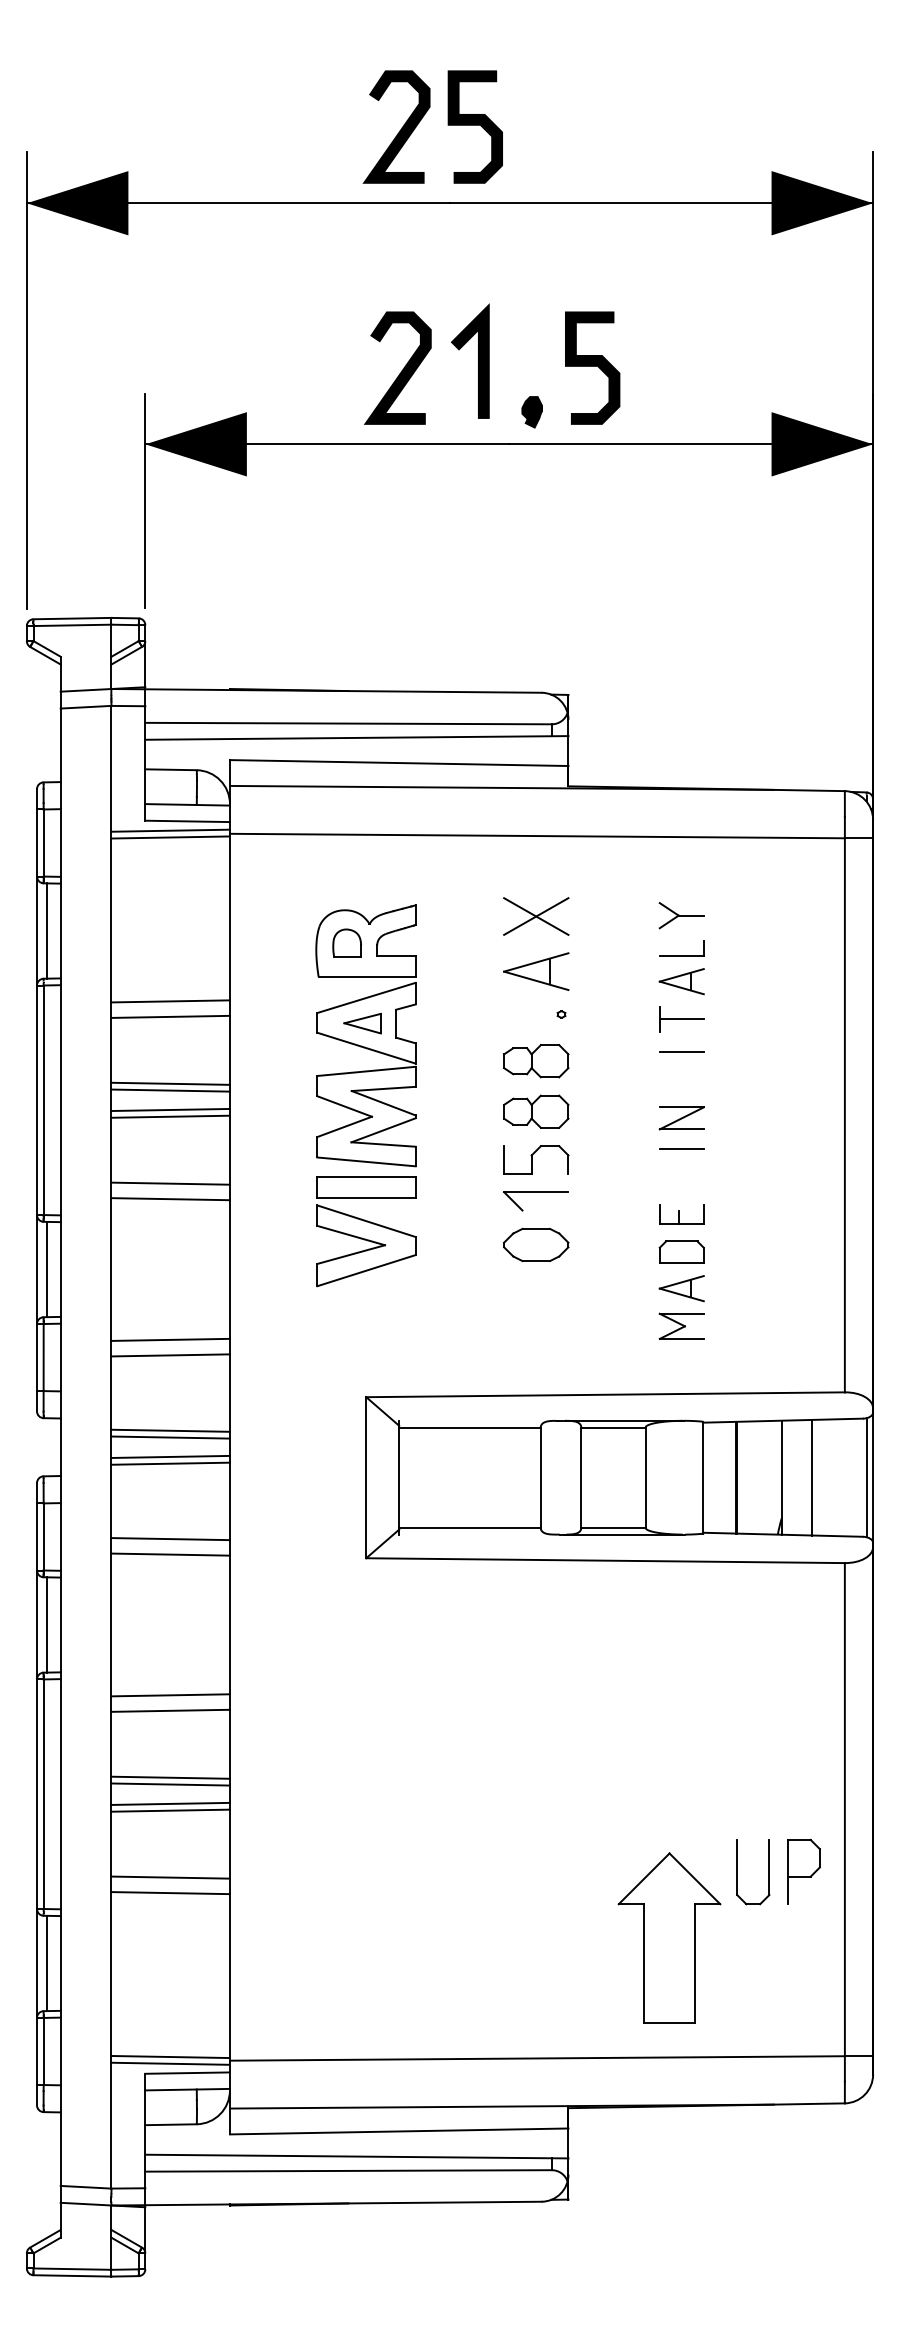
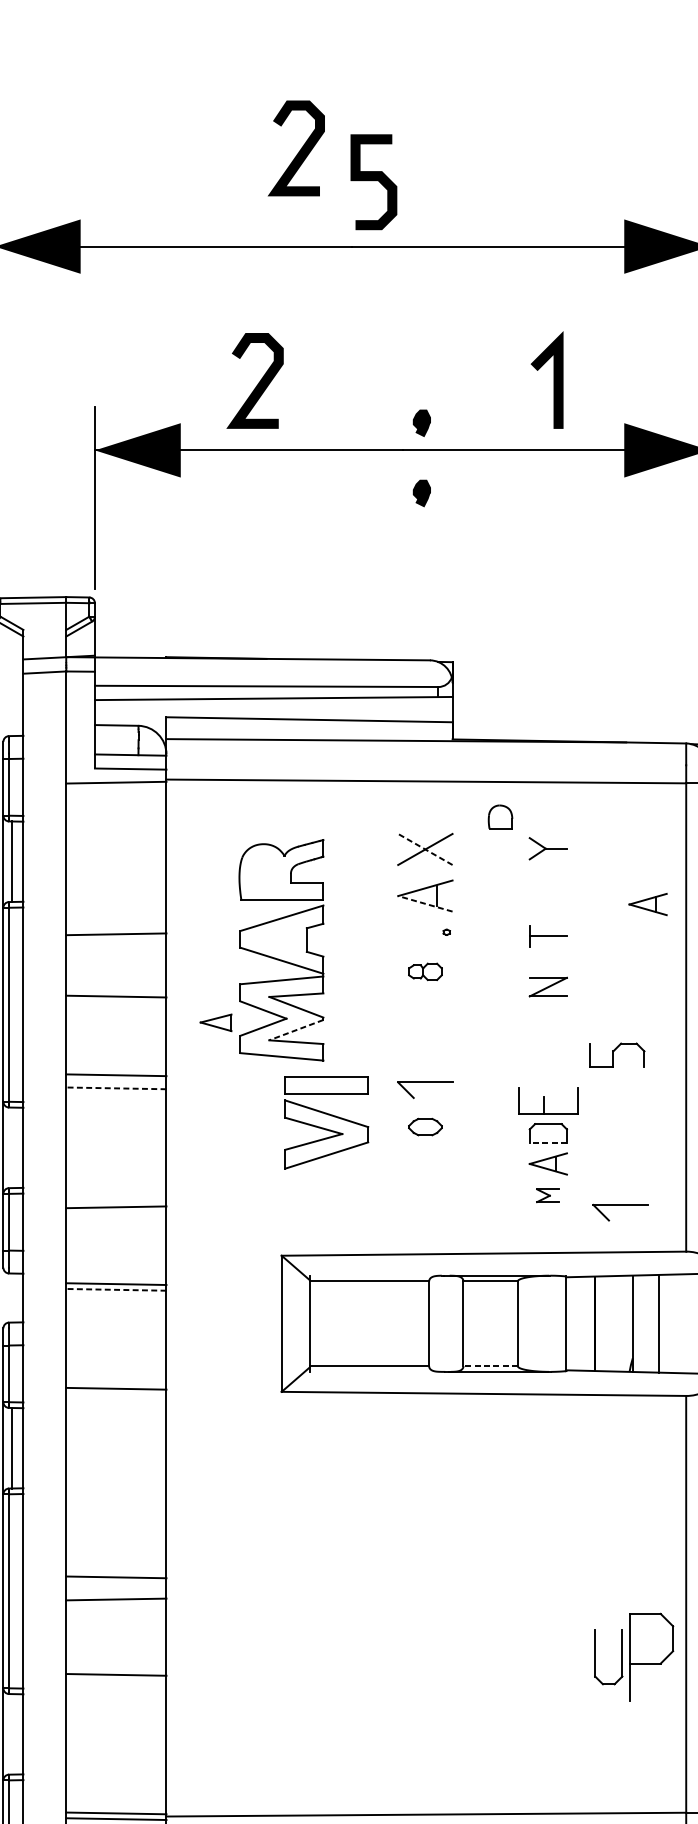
curve: (400, 129) -> (299, 150), moved
line: (478, 360) -> (554, 379), moved
curve: (592, 366) -> (472, 384), removed
curve: (401, 370) -> (258, 382), moved
part: (531, 495) -> (421, 493), added
line: (170, 830) -> (116, 776), removed
line: (535, 916) -> (424, 849), solid -> dashed
part: (346, 942) -> (499, 816), moved
part: (681, 955) -> (548, 882), removed
line: (535, 980) -> (424, 903), solid -> dashed
part: (681, 981) -> (647, 904), moved
line: (170, 1001) -> (116, 921), removed
part: (362, 1023) -> (215, 1022), moved
line: (681, 1051) -> (548, 963), removed
part: (536, 1061) -> (425, 972), size x0.6
line: (170, 1083) -> (116, 990), removed
line: (170, 1109) -> (116, 1012), removed
part: (536, 1111) -> (425, 1014), removed
line: (170, 1116) -> (116, 1018), removed
part: (681, 1118) -> (548, 987), moved
line: (383, 1130) -> (296, 1030), solid -> dashed
line: (681, 1149) -> (548, 1046), removed
part: (536, 1159) -> (617, 1054), moved
line: (170, 1199) -> (116, 1088), solid -> dashed
part: (681, 1214) -> (548, 1101), size x1.6
part: (366, 1231) -> (326, 1122), moved
part: (536, 1244) -> (425, 1126), size x0.6
line: (681, 1263) -> (548, 1142), solid -> dashed
line: (47, 1269) -> (12, 1147), removed
part: (681, 1325) -> (548, 1195), size x0.6
part: (766, 1337) -> (619, 1205), added
line: (170, 1355) -> (116, 1220), removed
line: (170, 1437) -> (116, 1289), solid -> dashed
line: (170, 1456) -> (116, 1305), removed
line: (170, 1463) -> (116, 1311), removed
line: (612, 1527) -> (489, 1365), solid -> dashed
line: (170, 1539) -> (116, 1376), removed
line: (170, 1695) -> (116, 1507), removed
line: (170, 1710) -> (116, 1520), removed
line: (170, 1784) -> (116, 1583), removed
line: (170, 1810) -> (116, 1605), removed
part: (803, 1871) -> (651, 1656), size x1.6
line: (170, 1877) -> (116, 1661), removed
part: (669, 1937) -> (537, 1712), removed
line: (47, 1963) -> (12, 1734), removed

